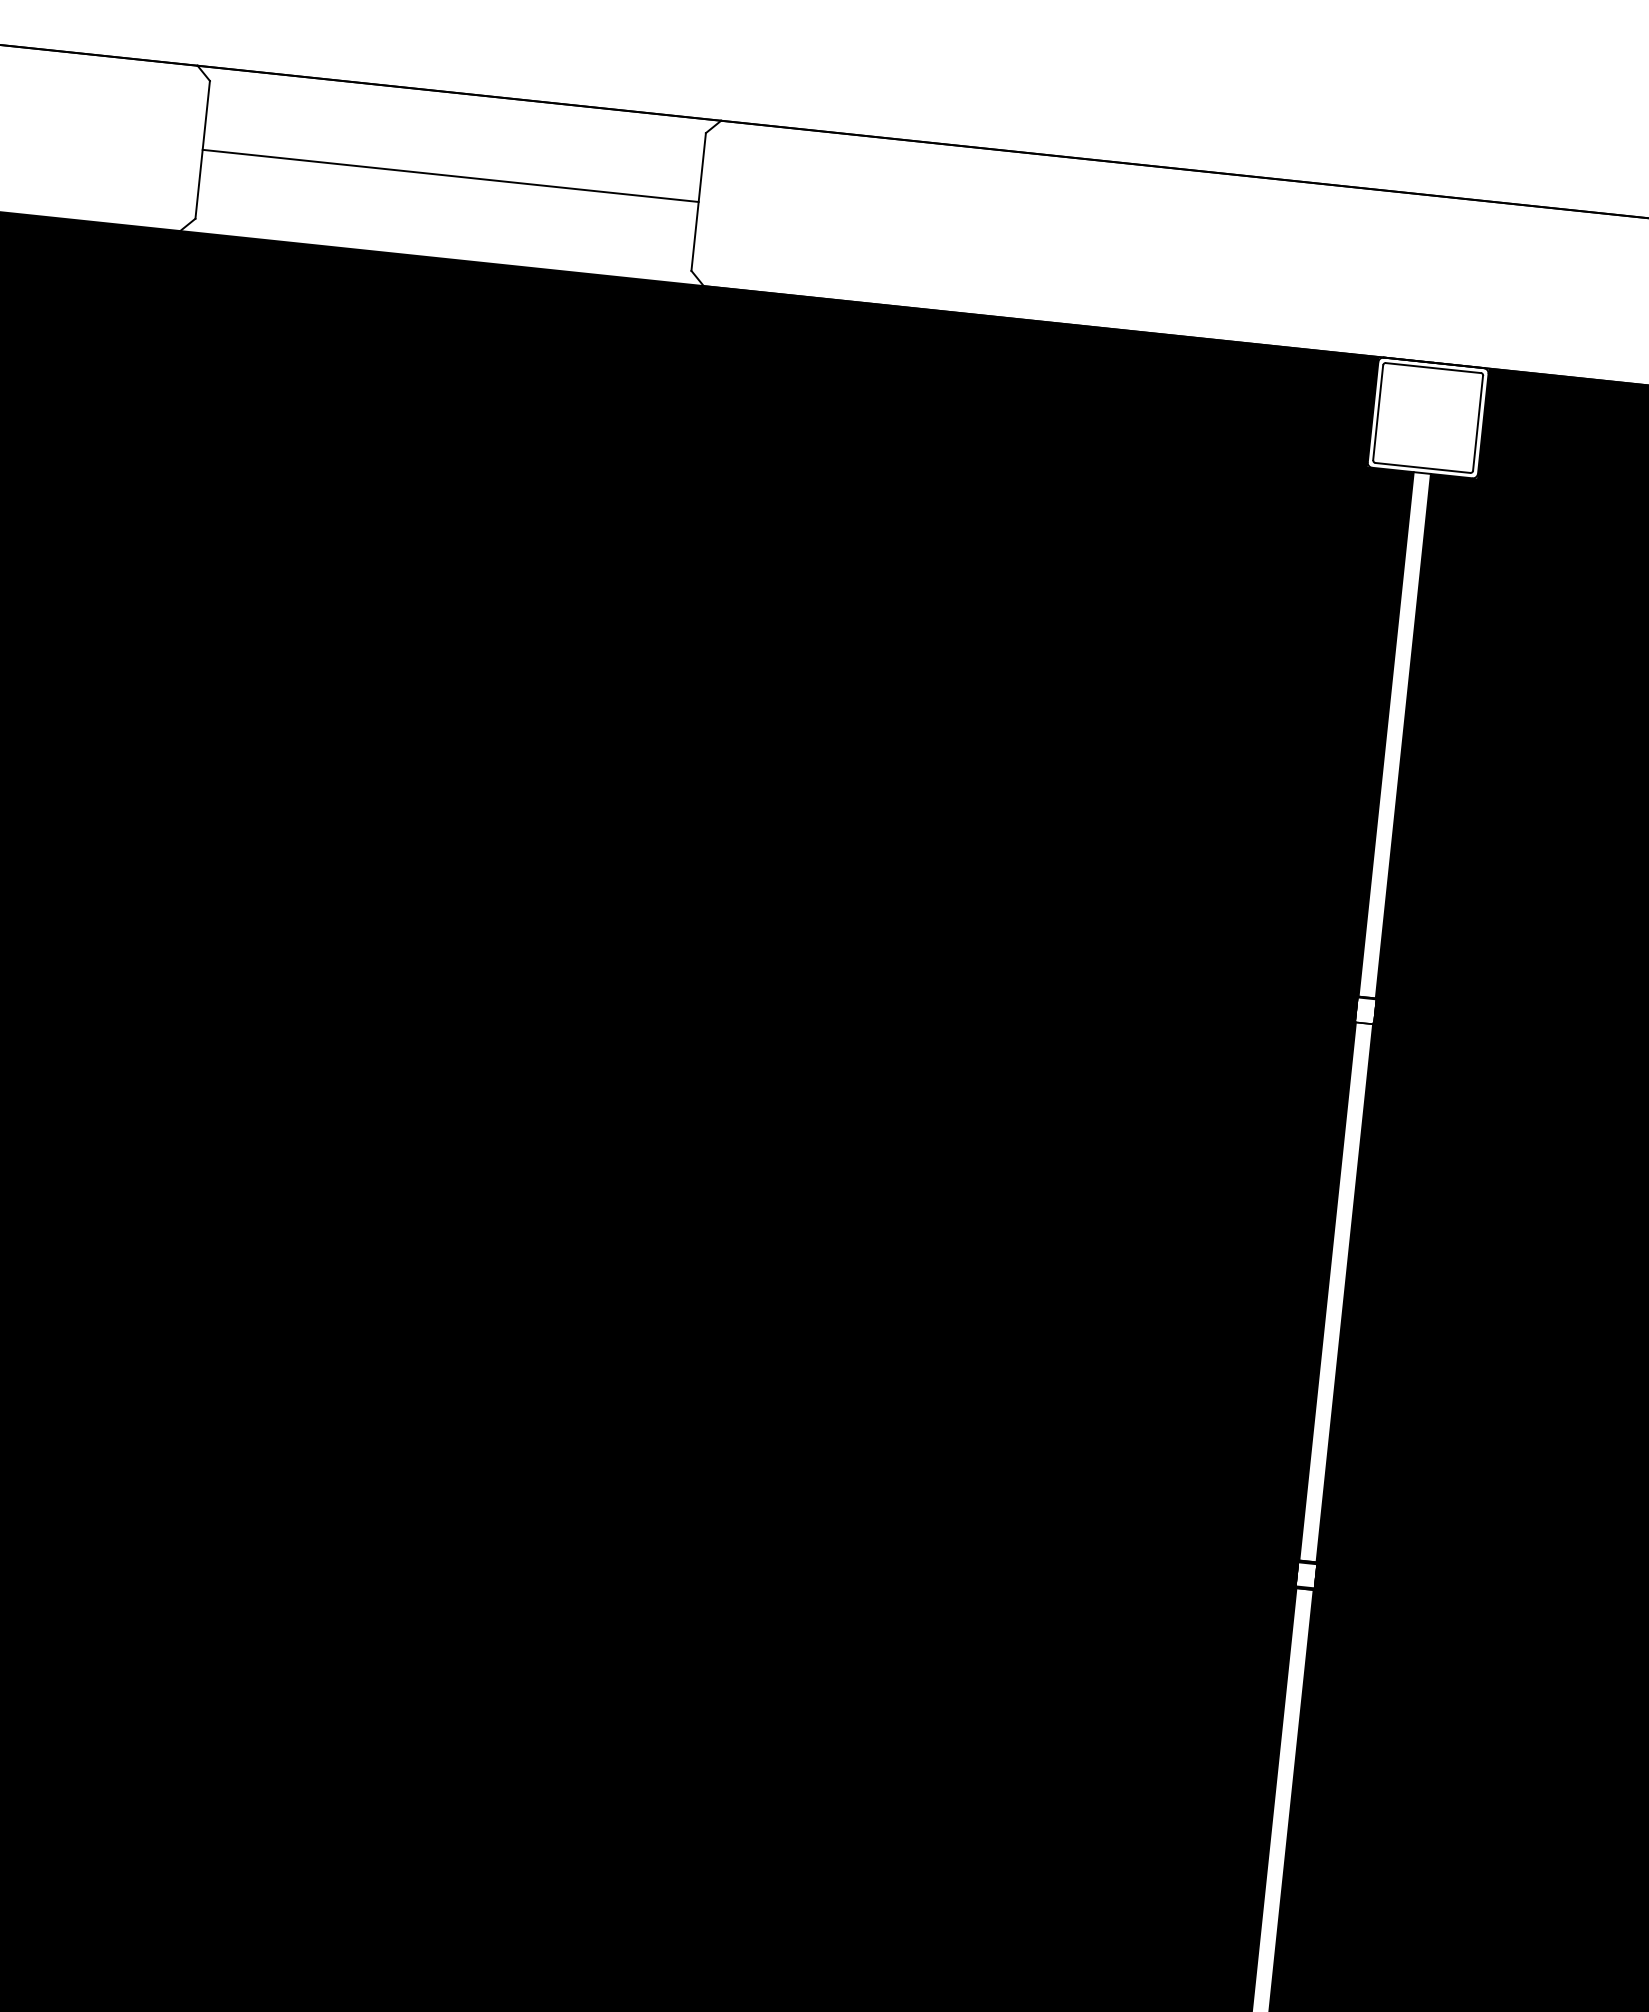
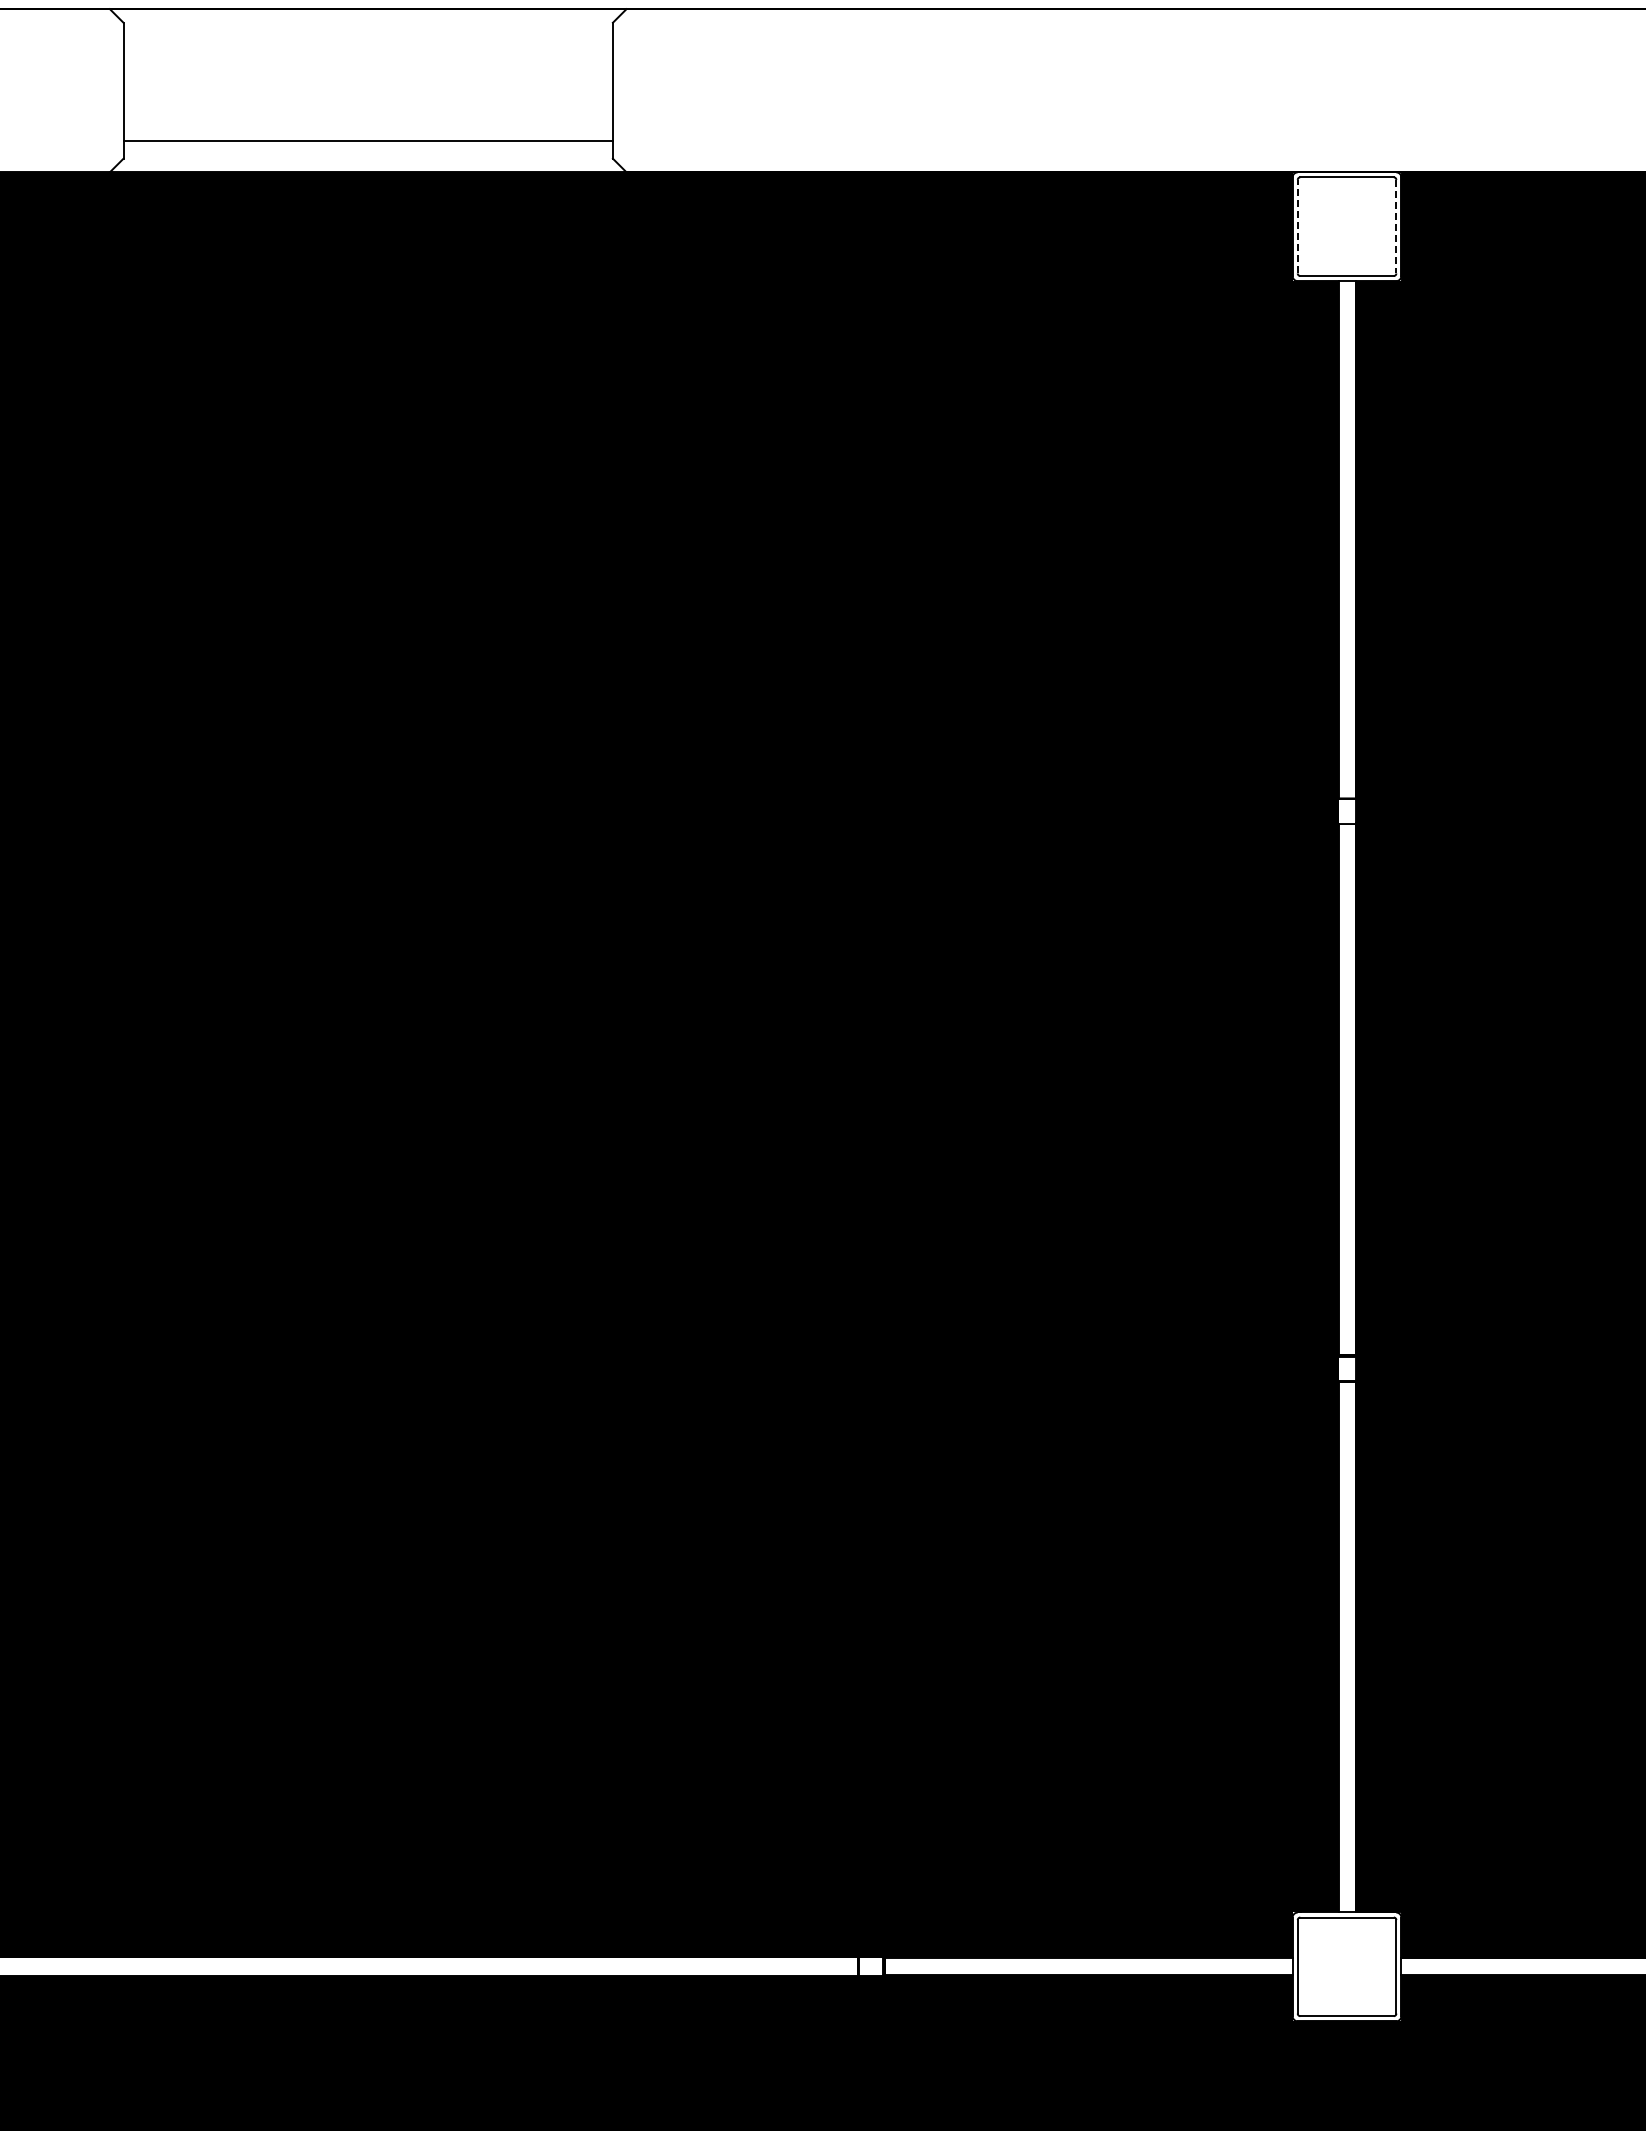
line: (449, 175) -> (367, 140), moved
line: (1377, 412) -> (1297, 226), solid -> dashed
line: (1478, 423) -> (1396, 226), solid -> dashed

